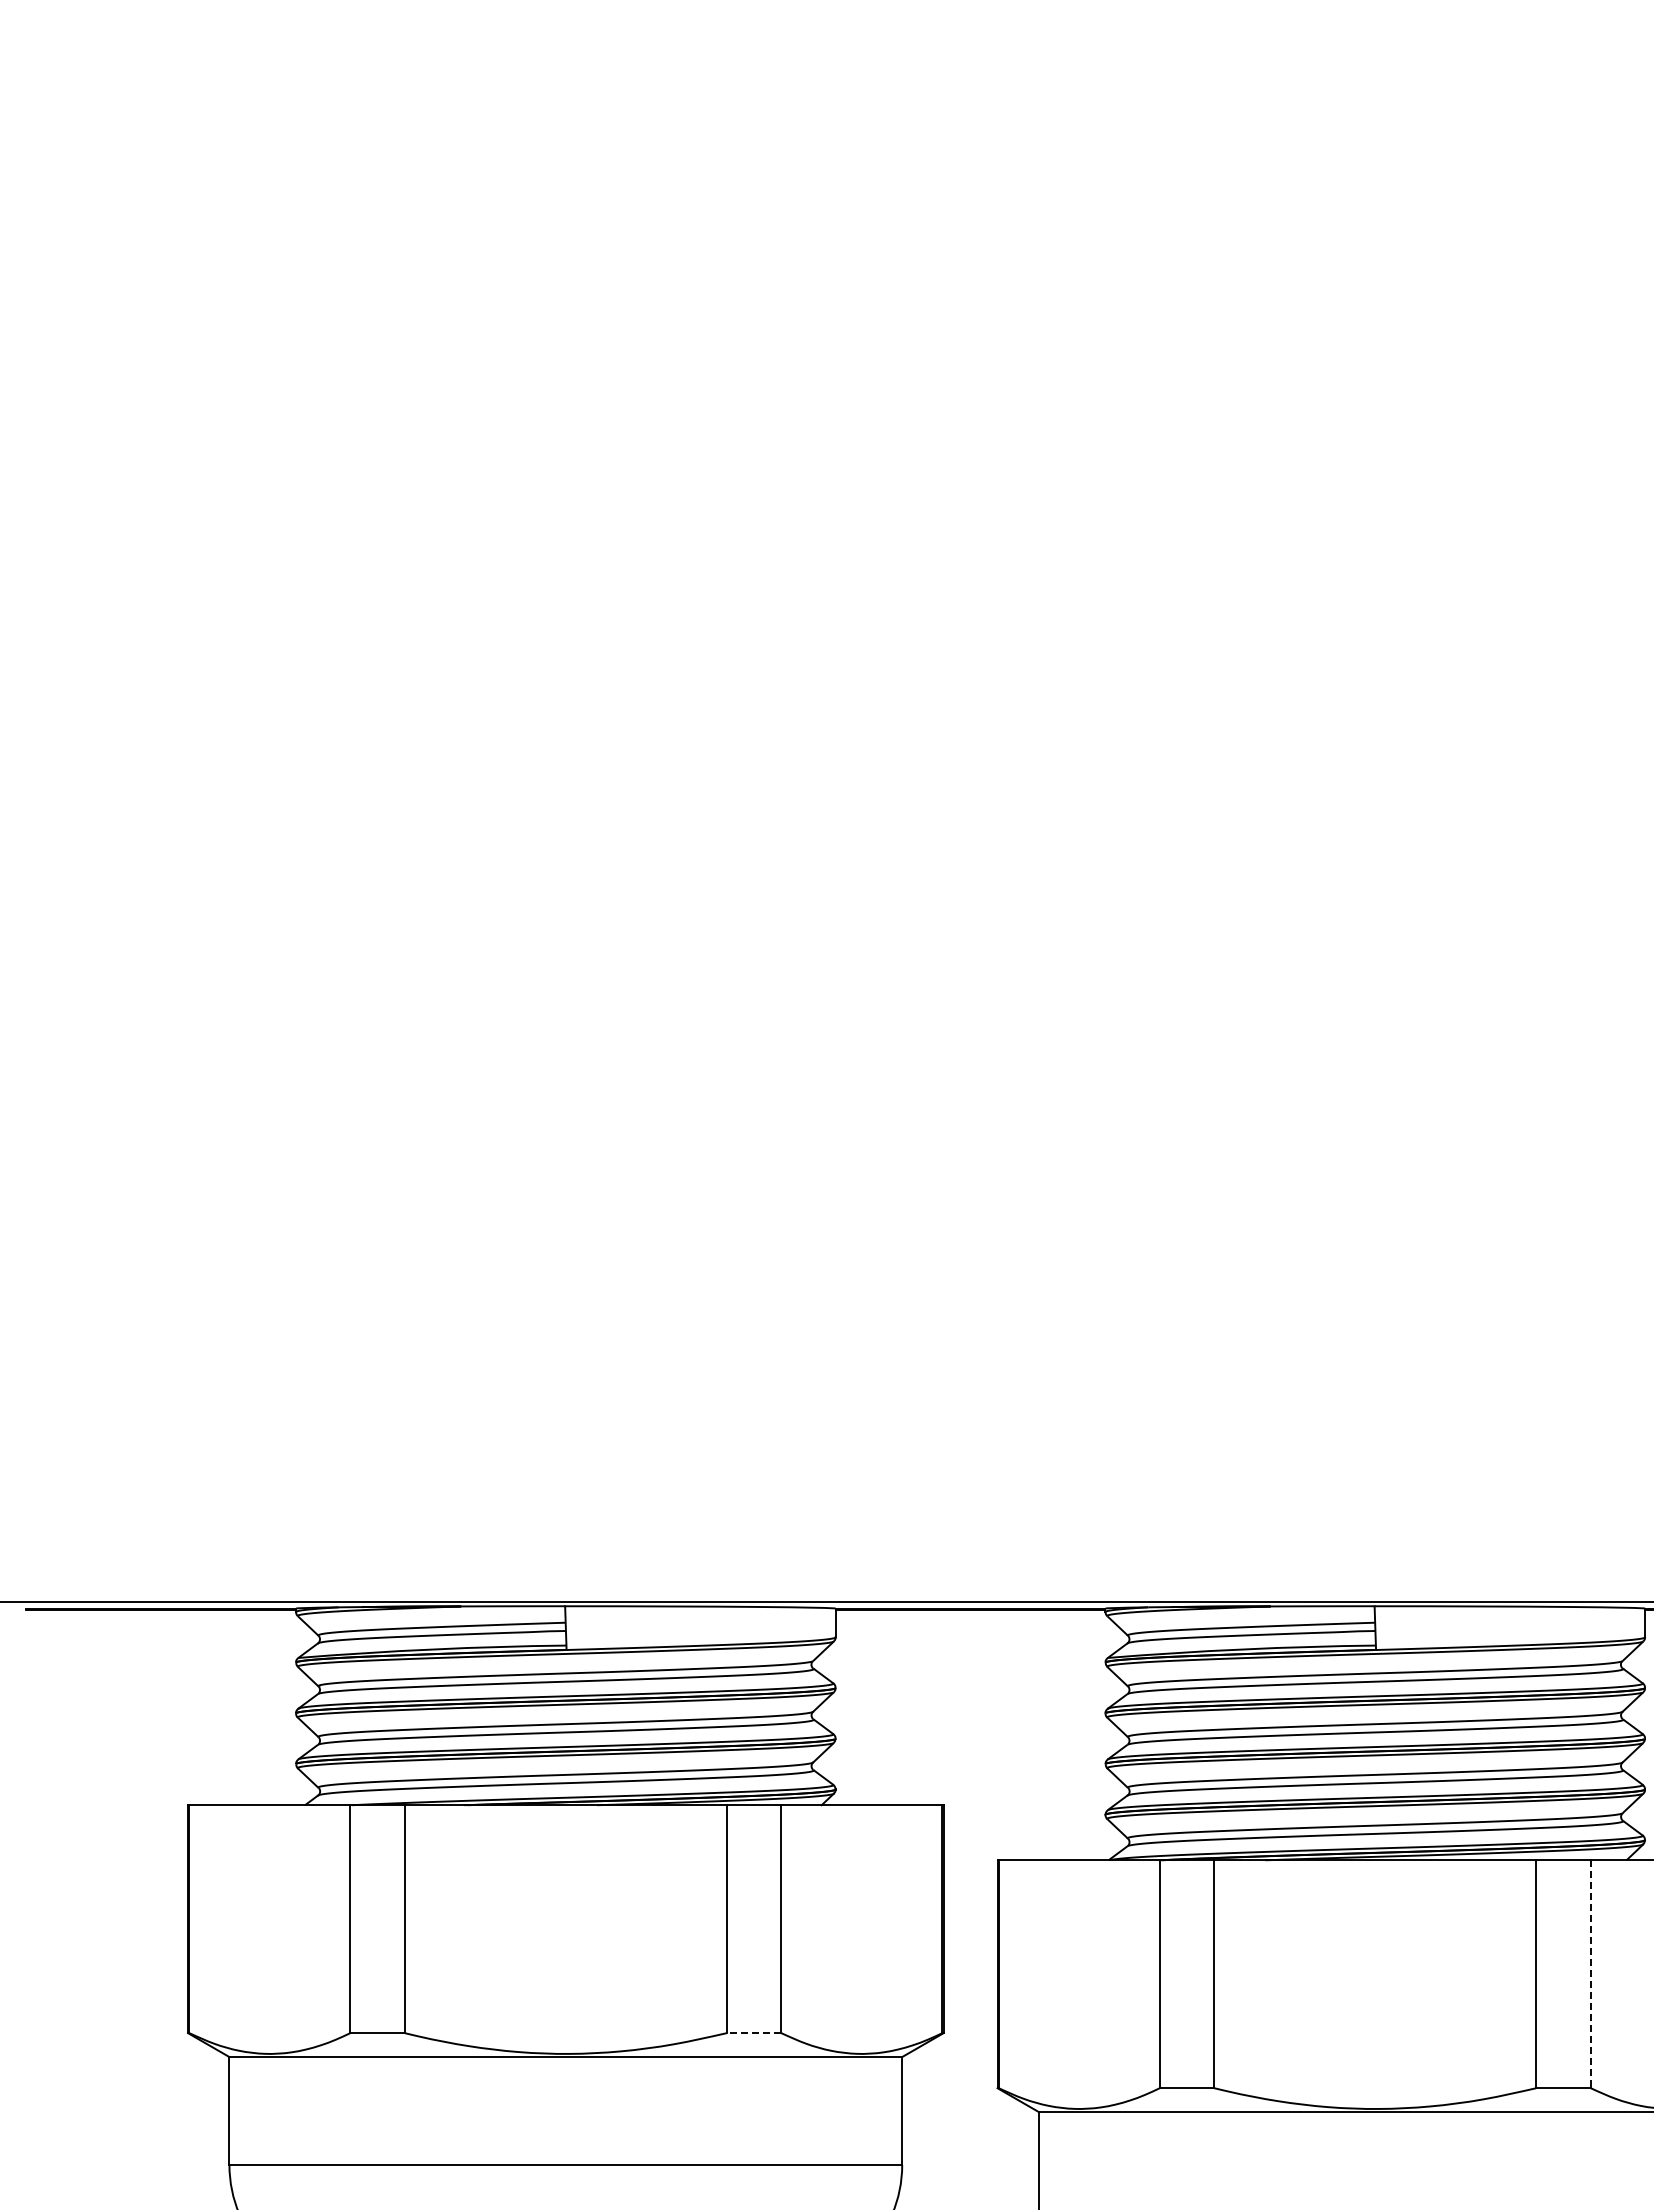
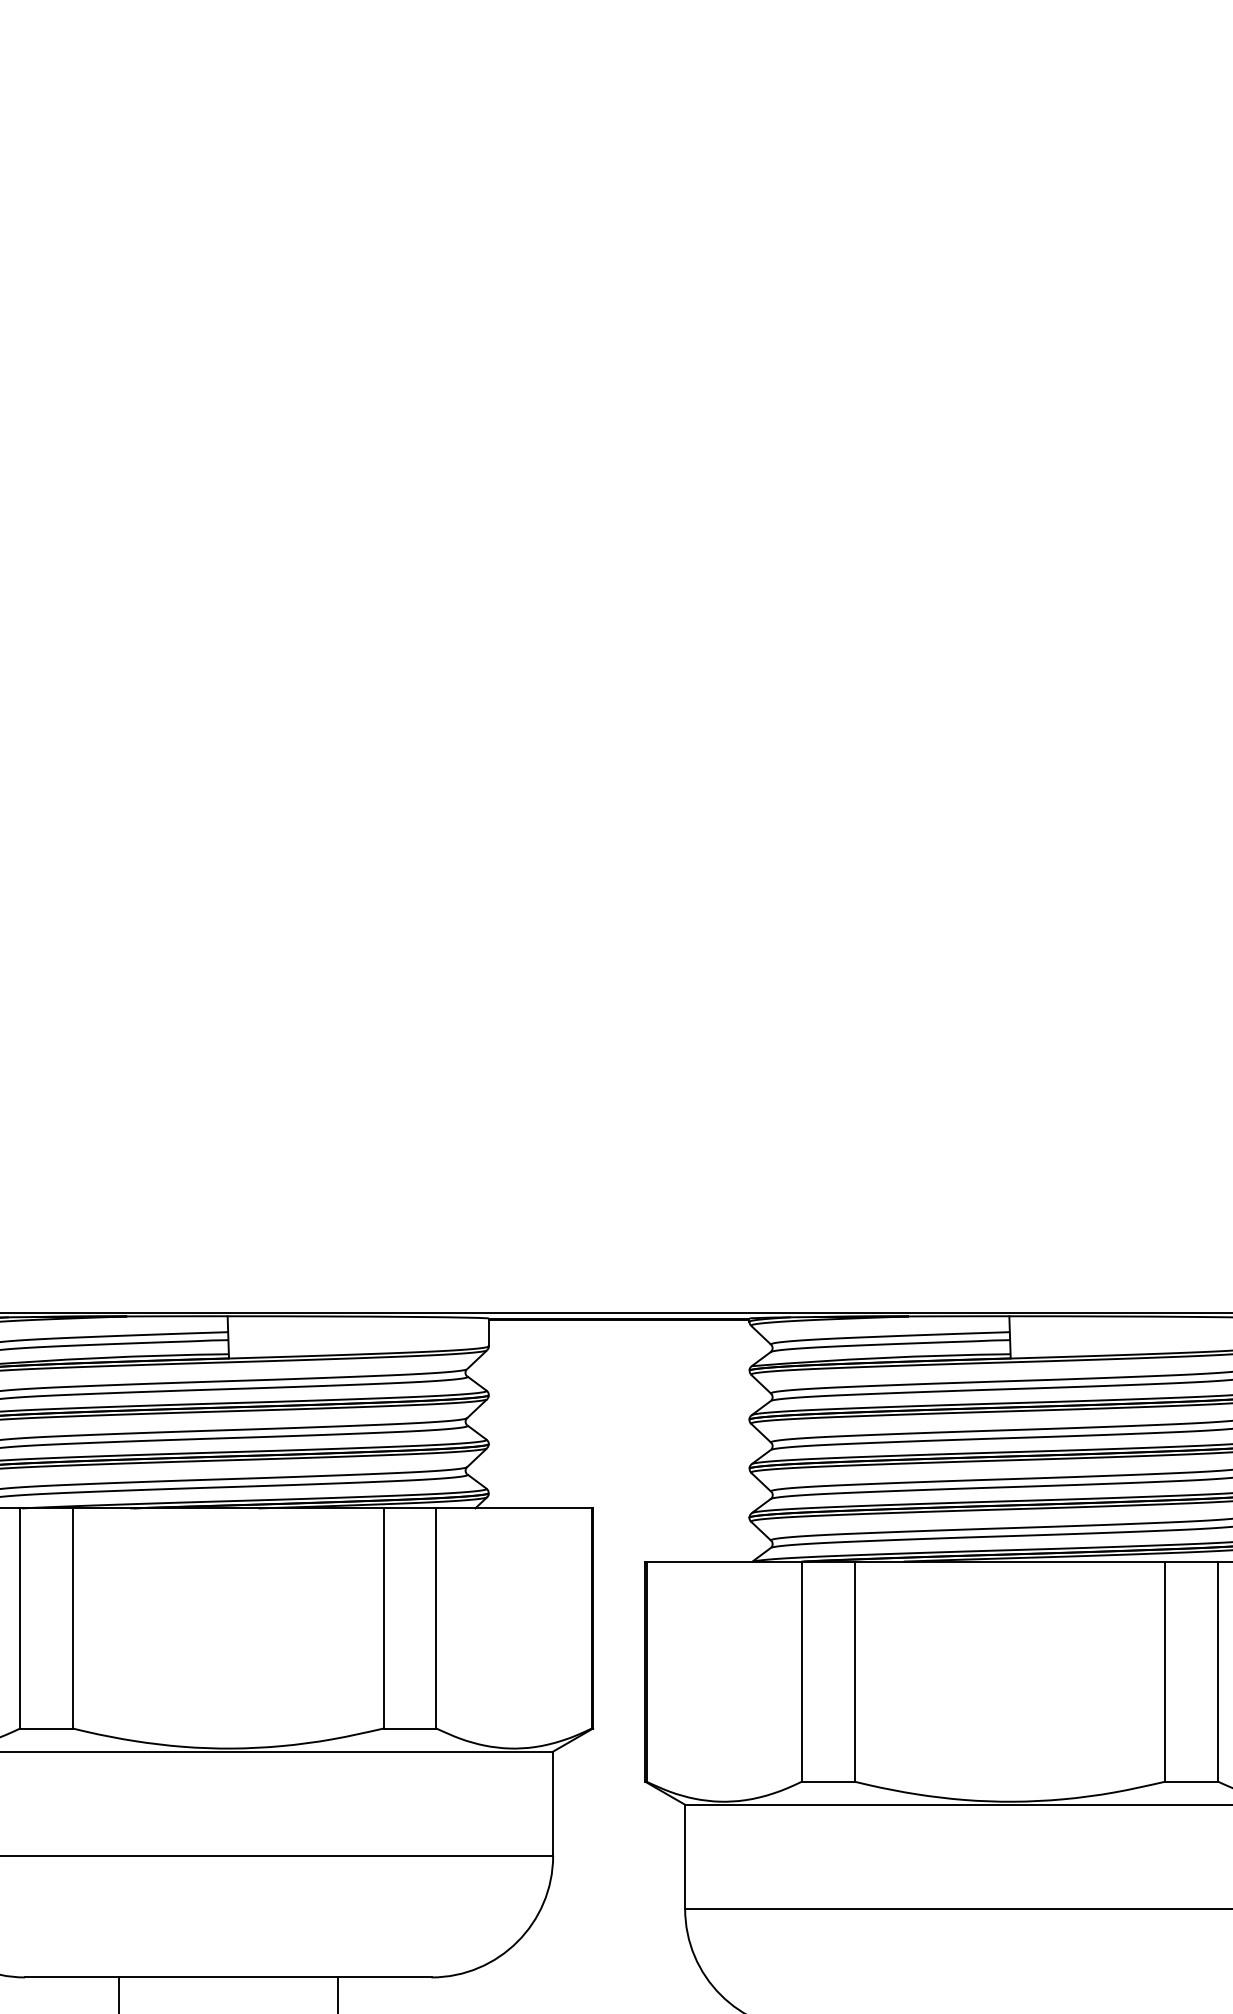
line: (1590, 1974) -> (1217, 1671), dashed -> solid
line: (753, 2033) -> (409, 1728), dashed -> solid

